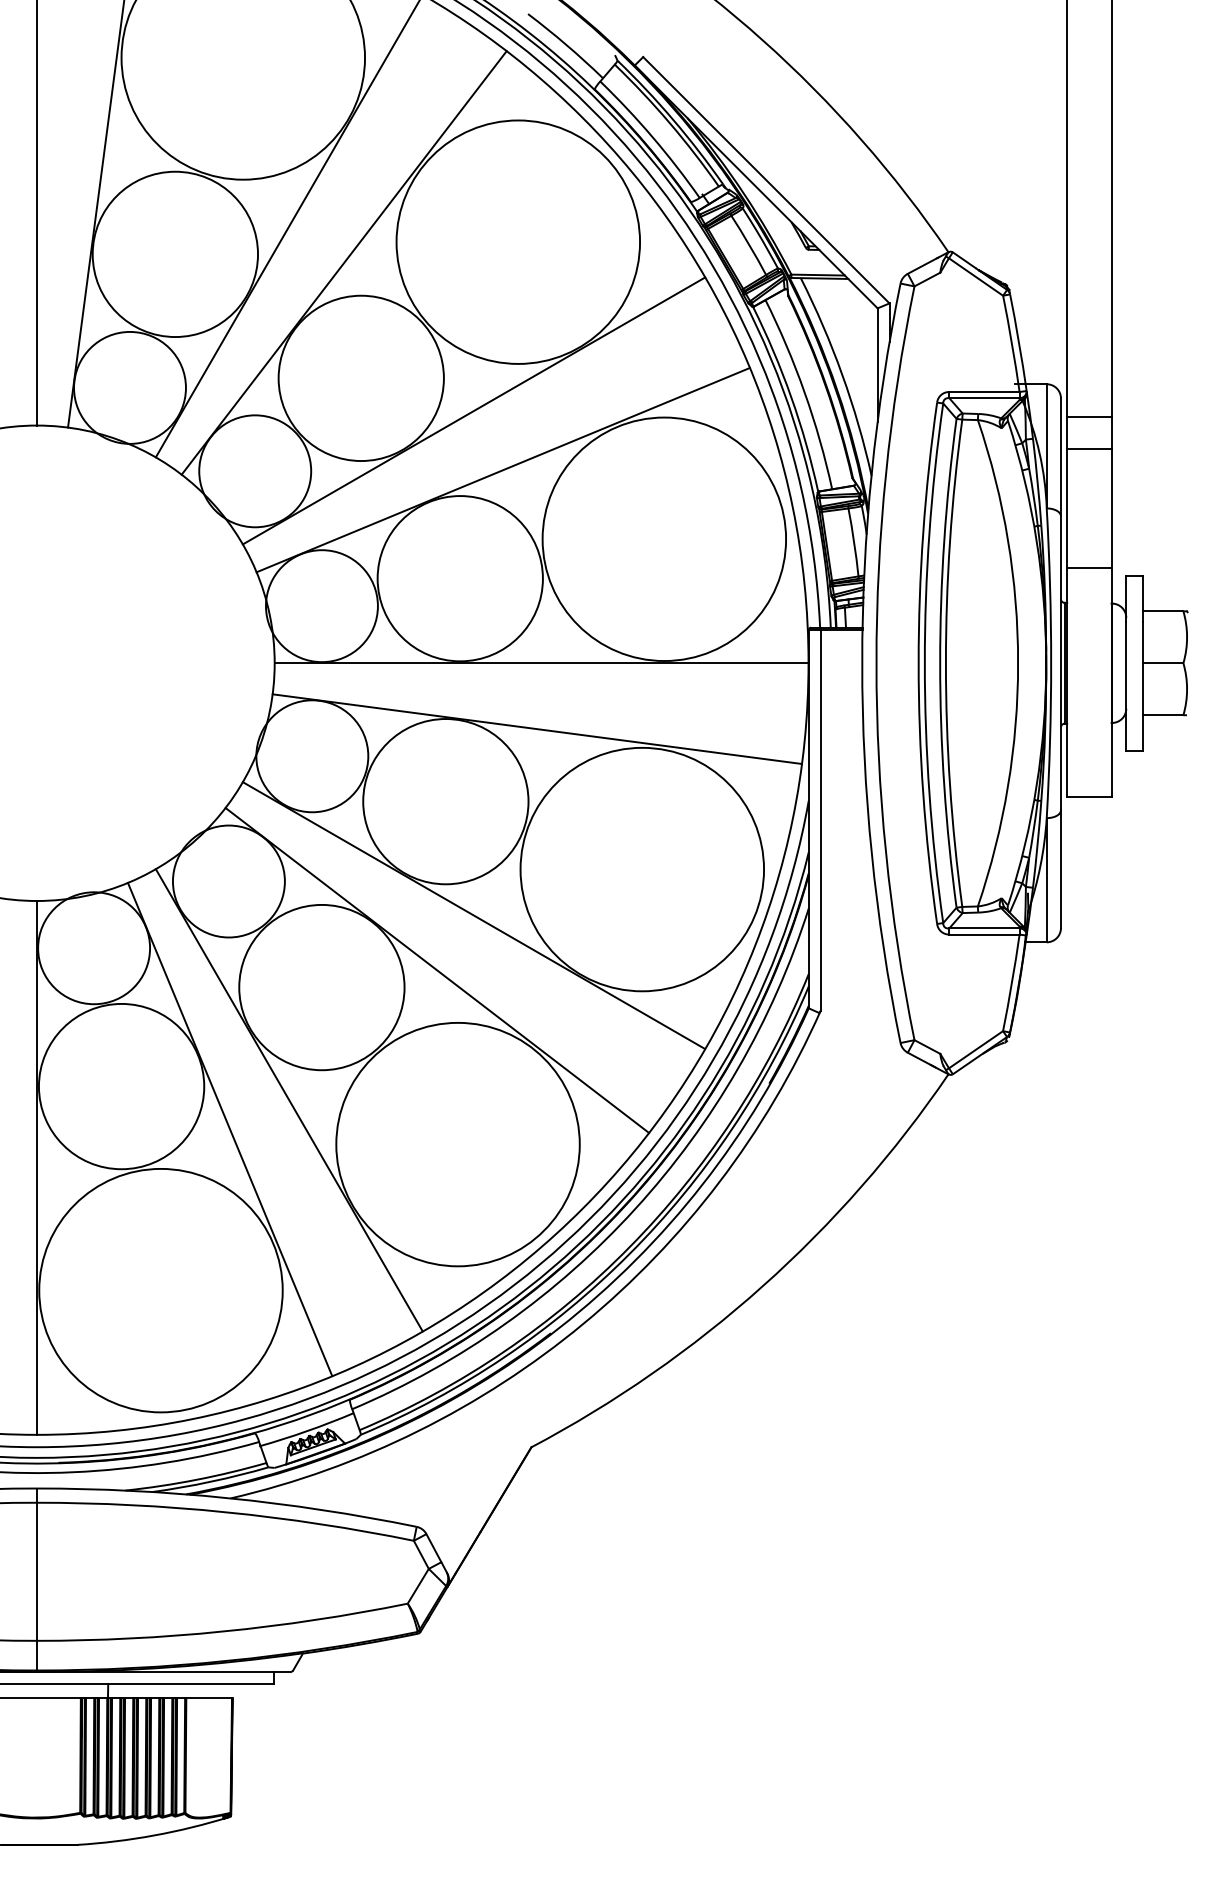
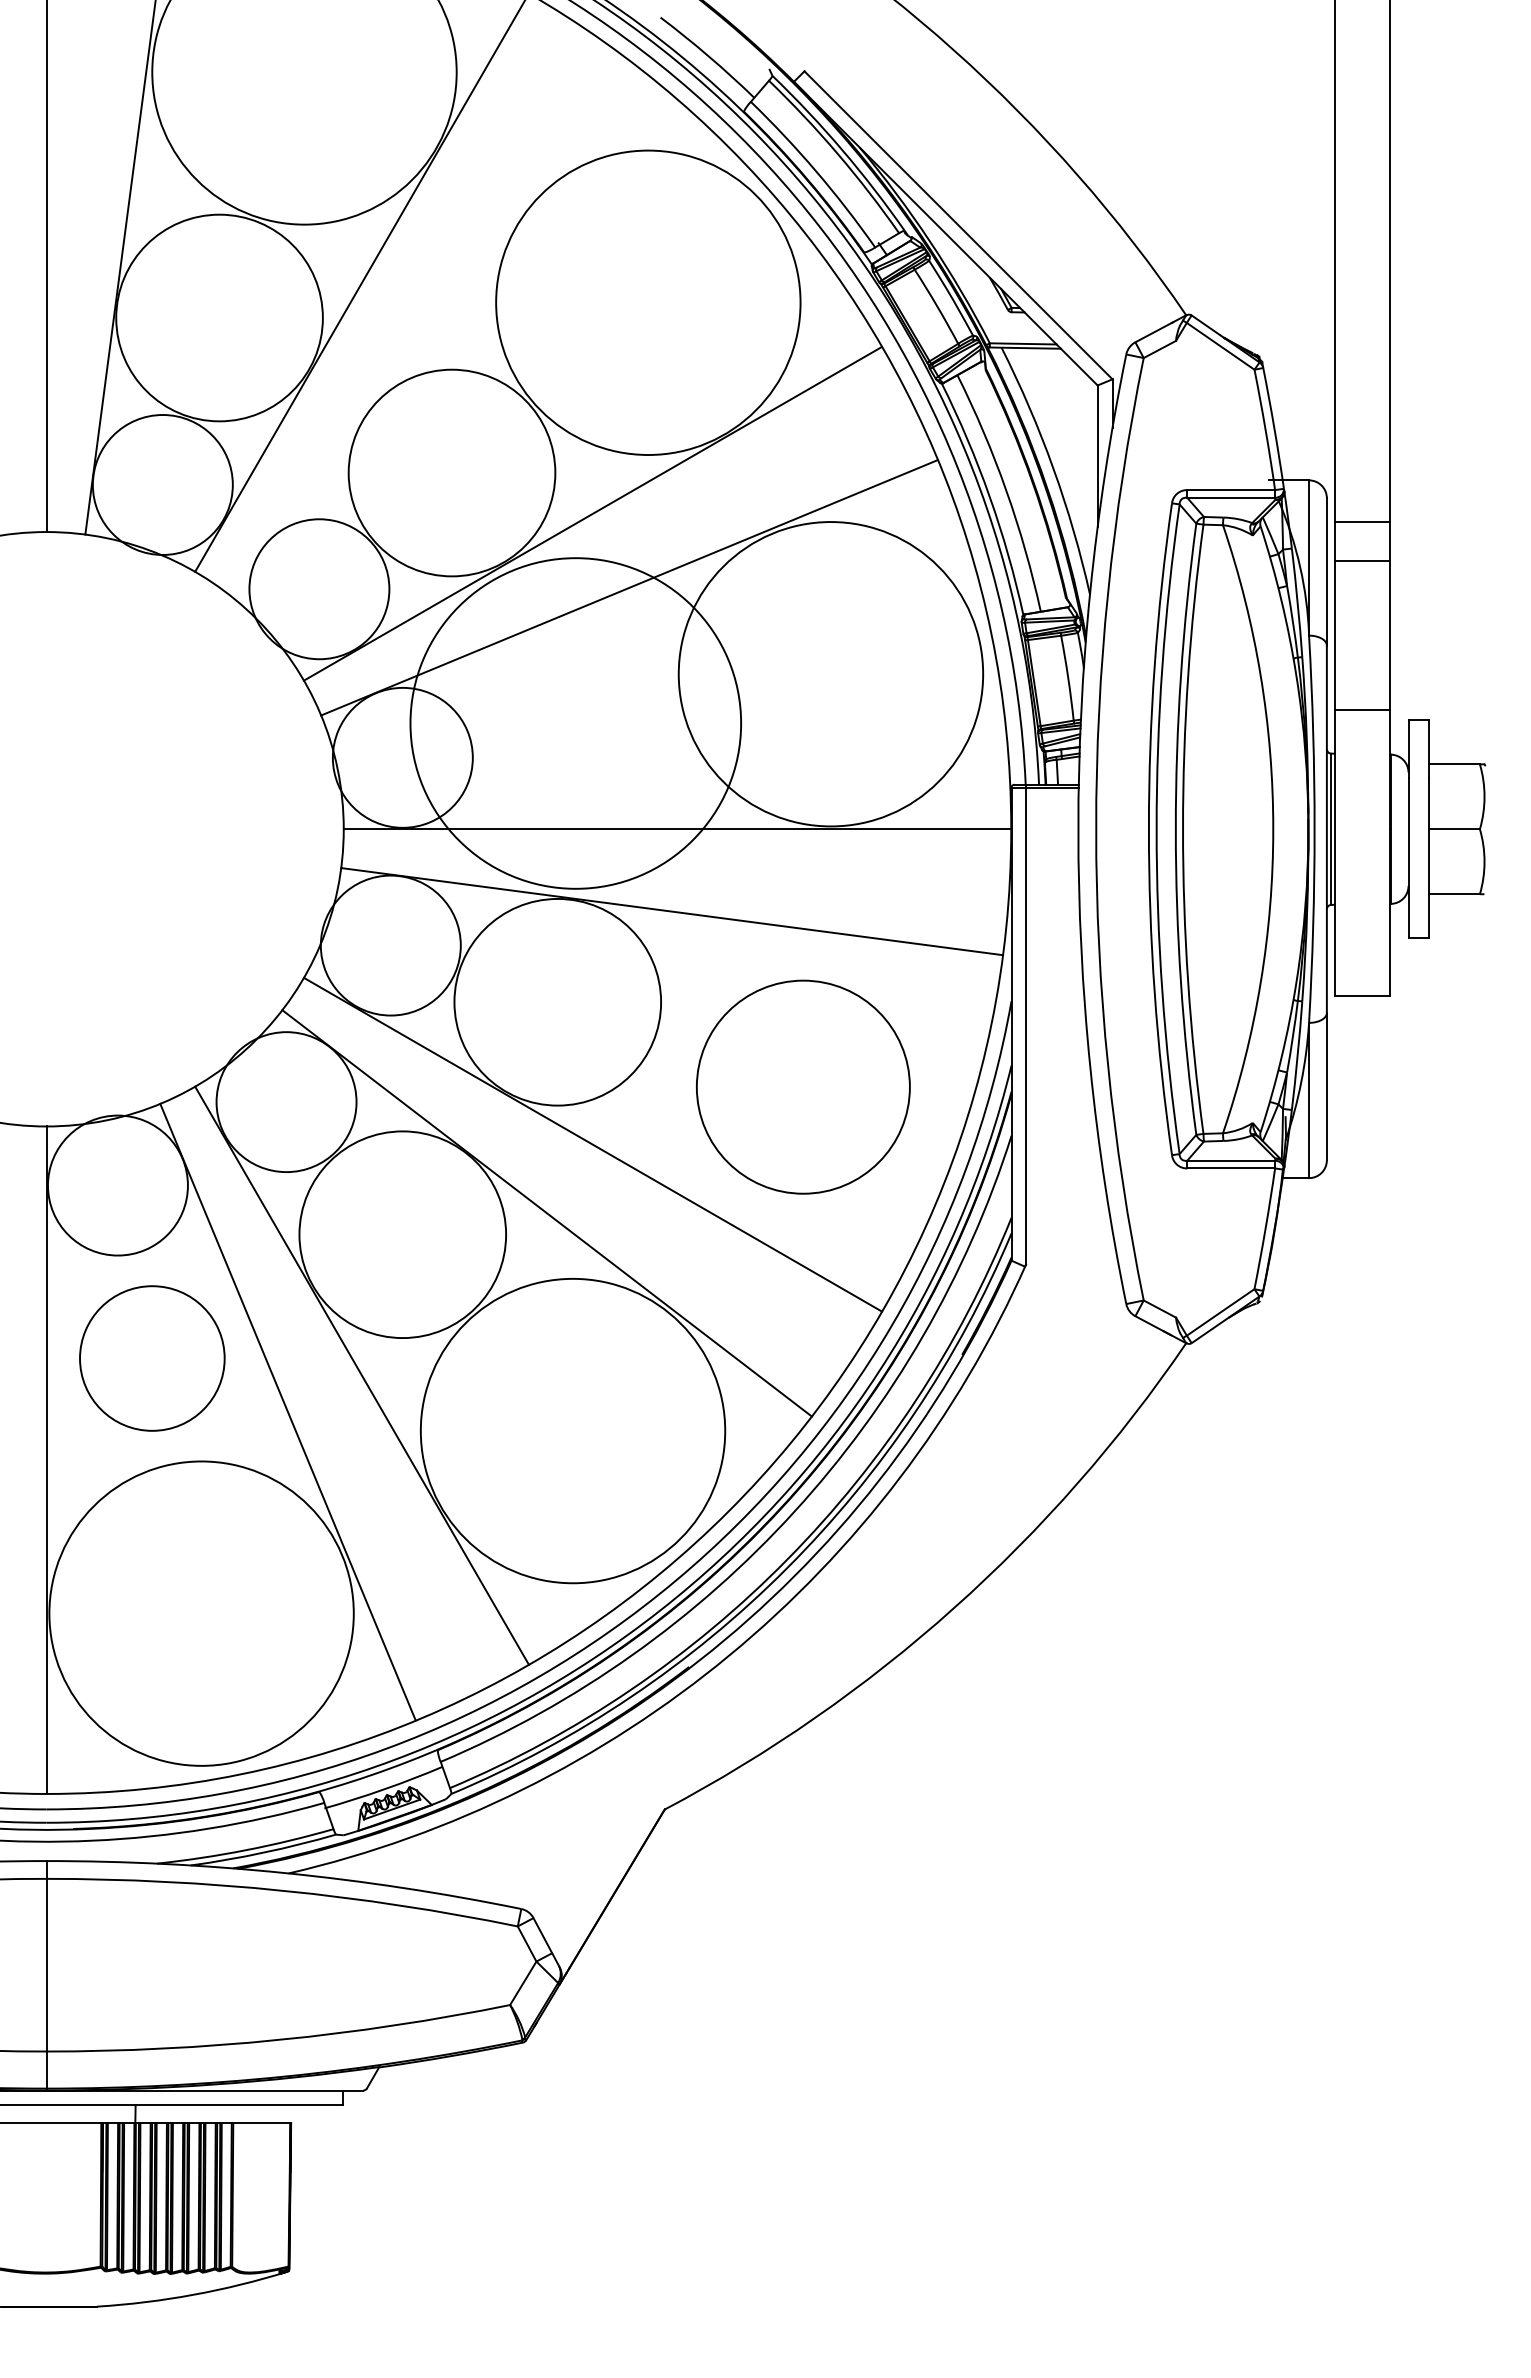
line: (344, 262) -> (430, 328), removed
circle: (460, 578) -> (575, 723), size x1.6
circle: (642, 869) -> (803, 1087), size x0.7
circle: (121, 1086) -> (152, 1358), size x0.7

